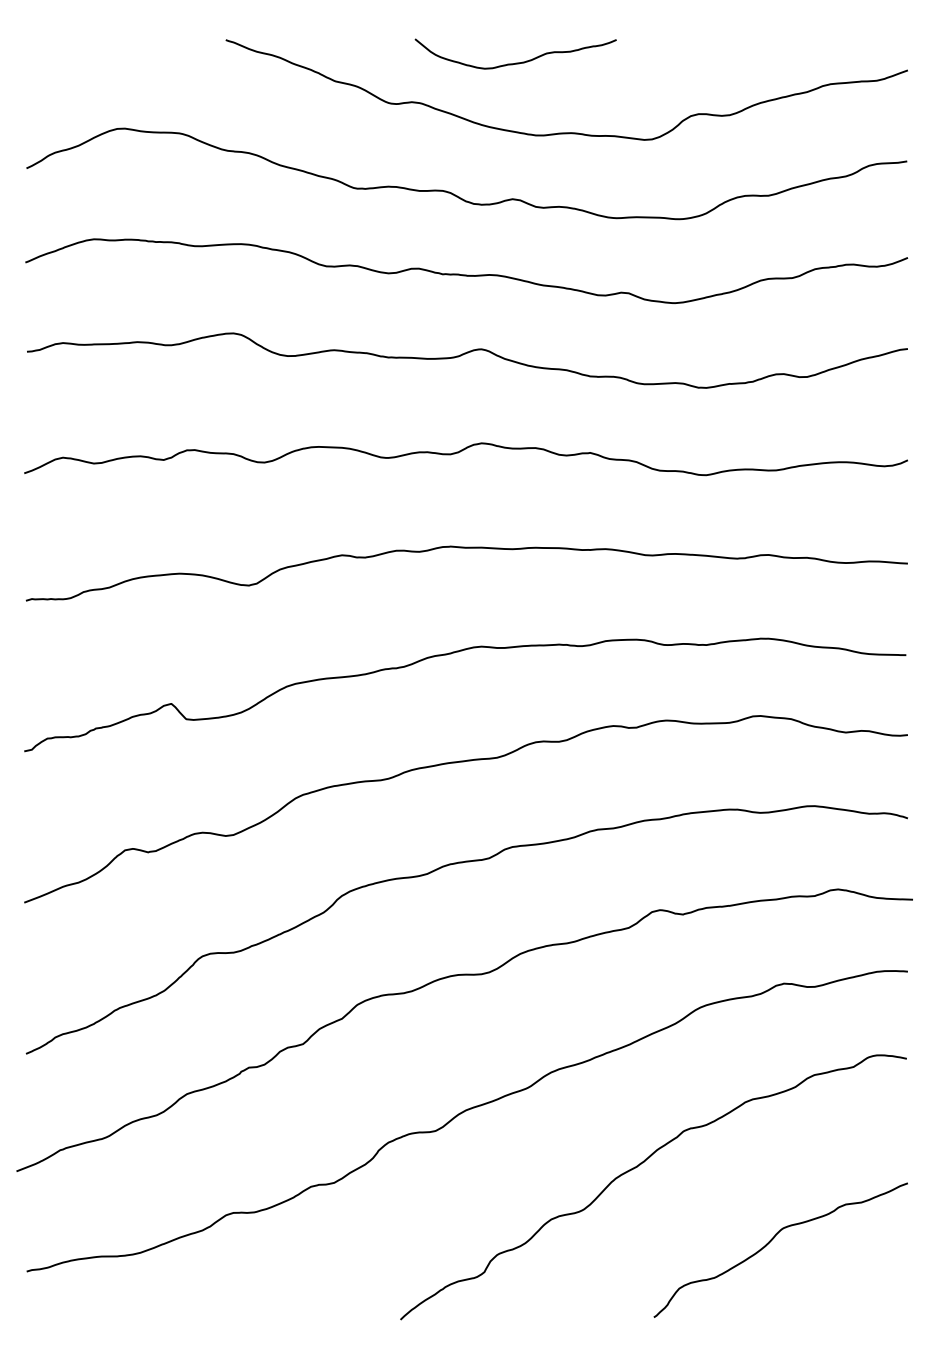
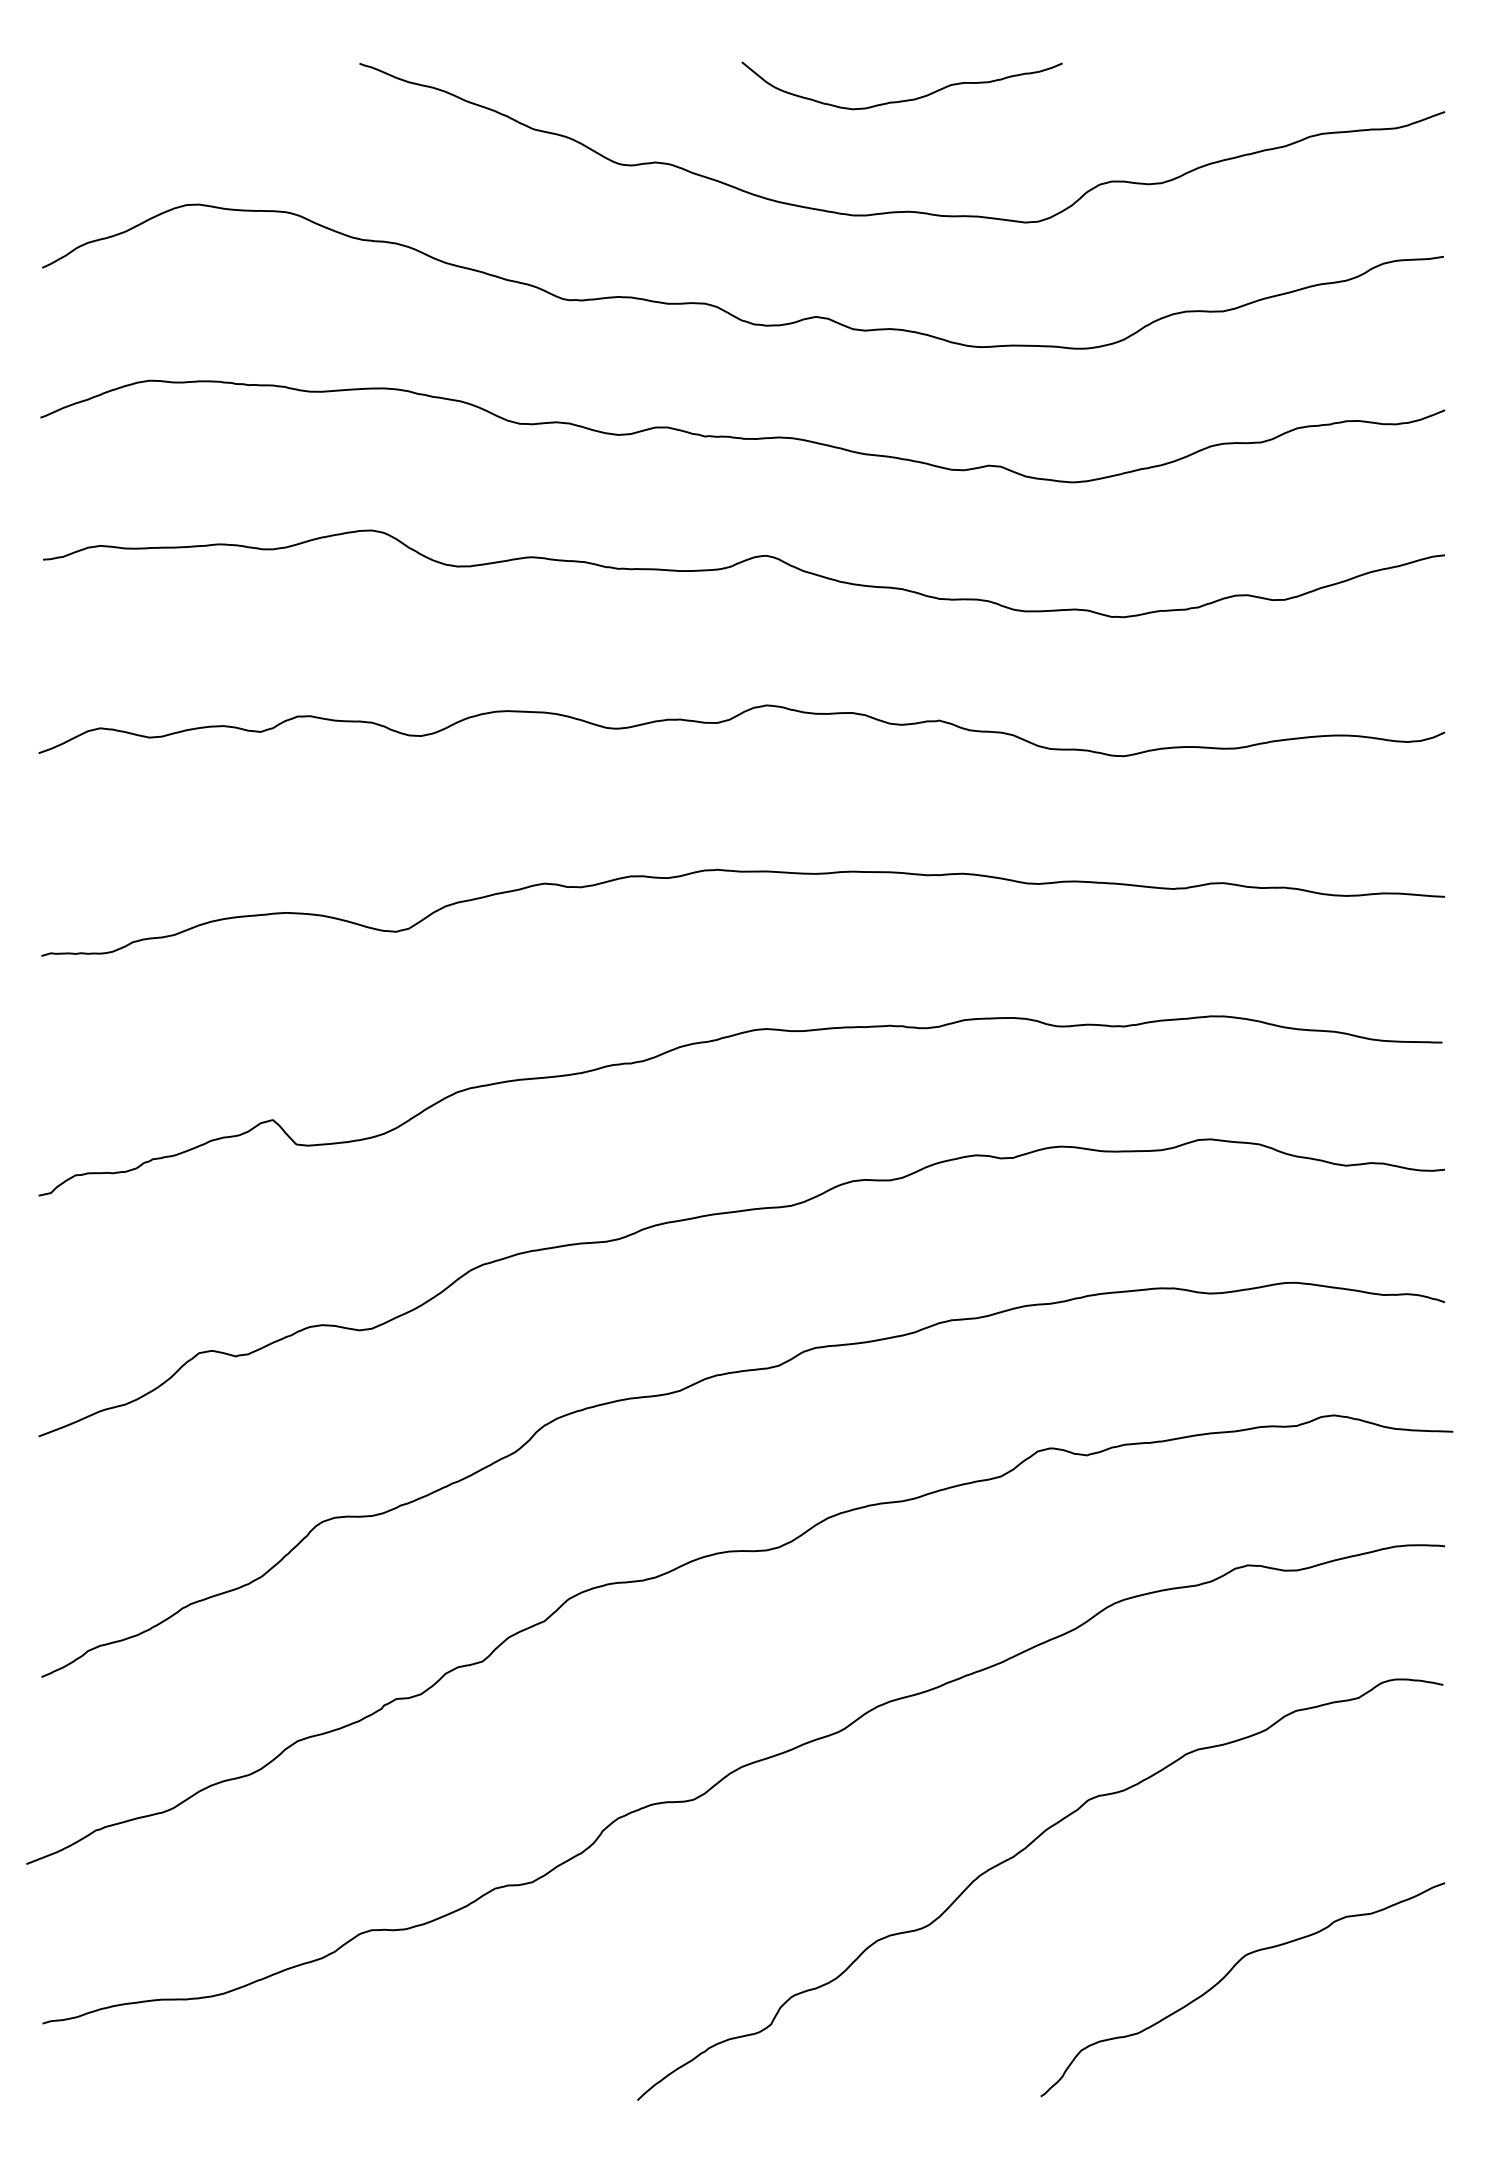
curve: (515, 62) -> (901, 99), moved

